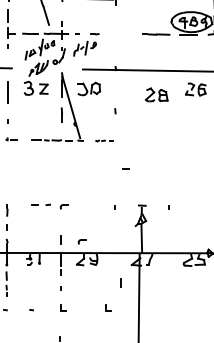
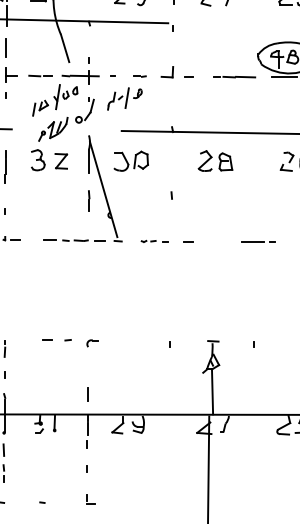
part: (118, 31) -> (176, 72), added
part: (156, 94) -> (215, 160), moved
line: (171, 140) -> (258, 240), added
line: (125, 168) -> (187, 240), moved
part: (81, 241) -> (119, 396), removed
line: (120, 282) -> (179, 460), removed
part: (108, 307) -> (161, 498), removed

